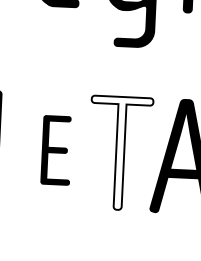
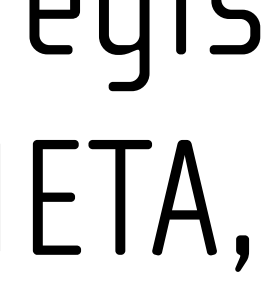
part: (56, 150) -> (56, 197), size x1.67
fill: (120, 152) -> (120, 196), added

